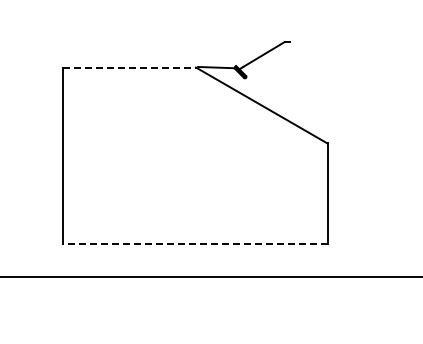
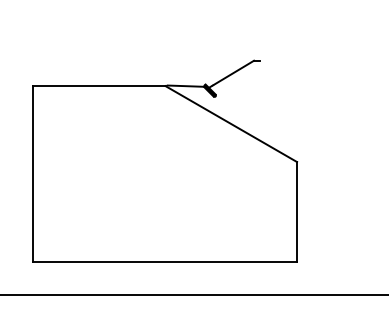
line: (130, 67) -> (100, 86), dashed -> solid
line: (194, 243) -> (164, 262), dashed -> solid

